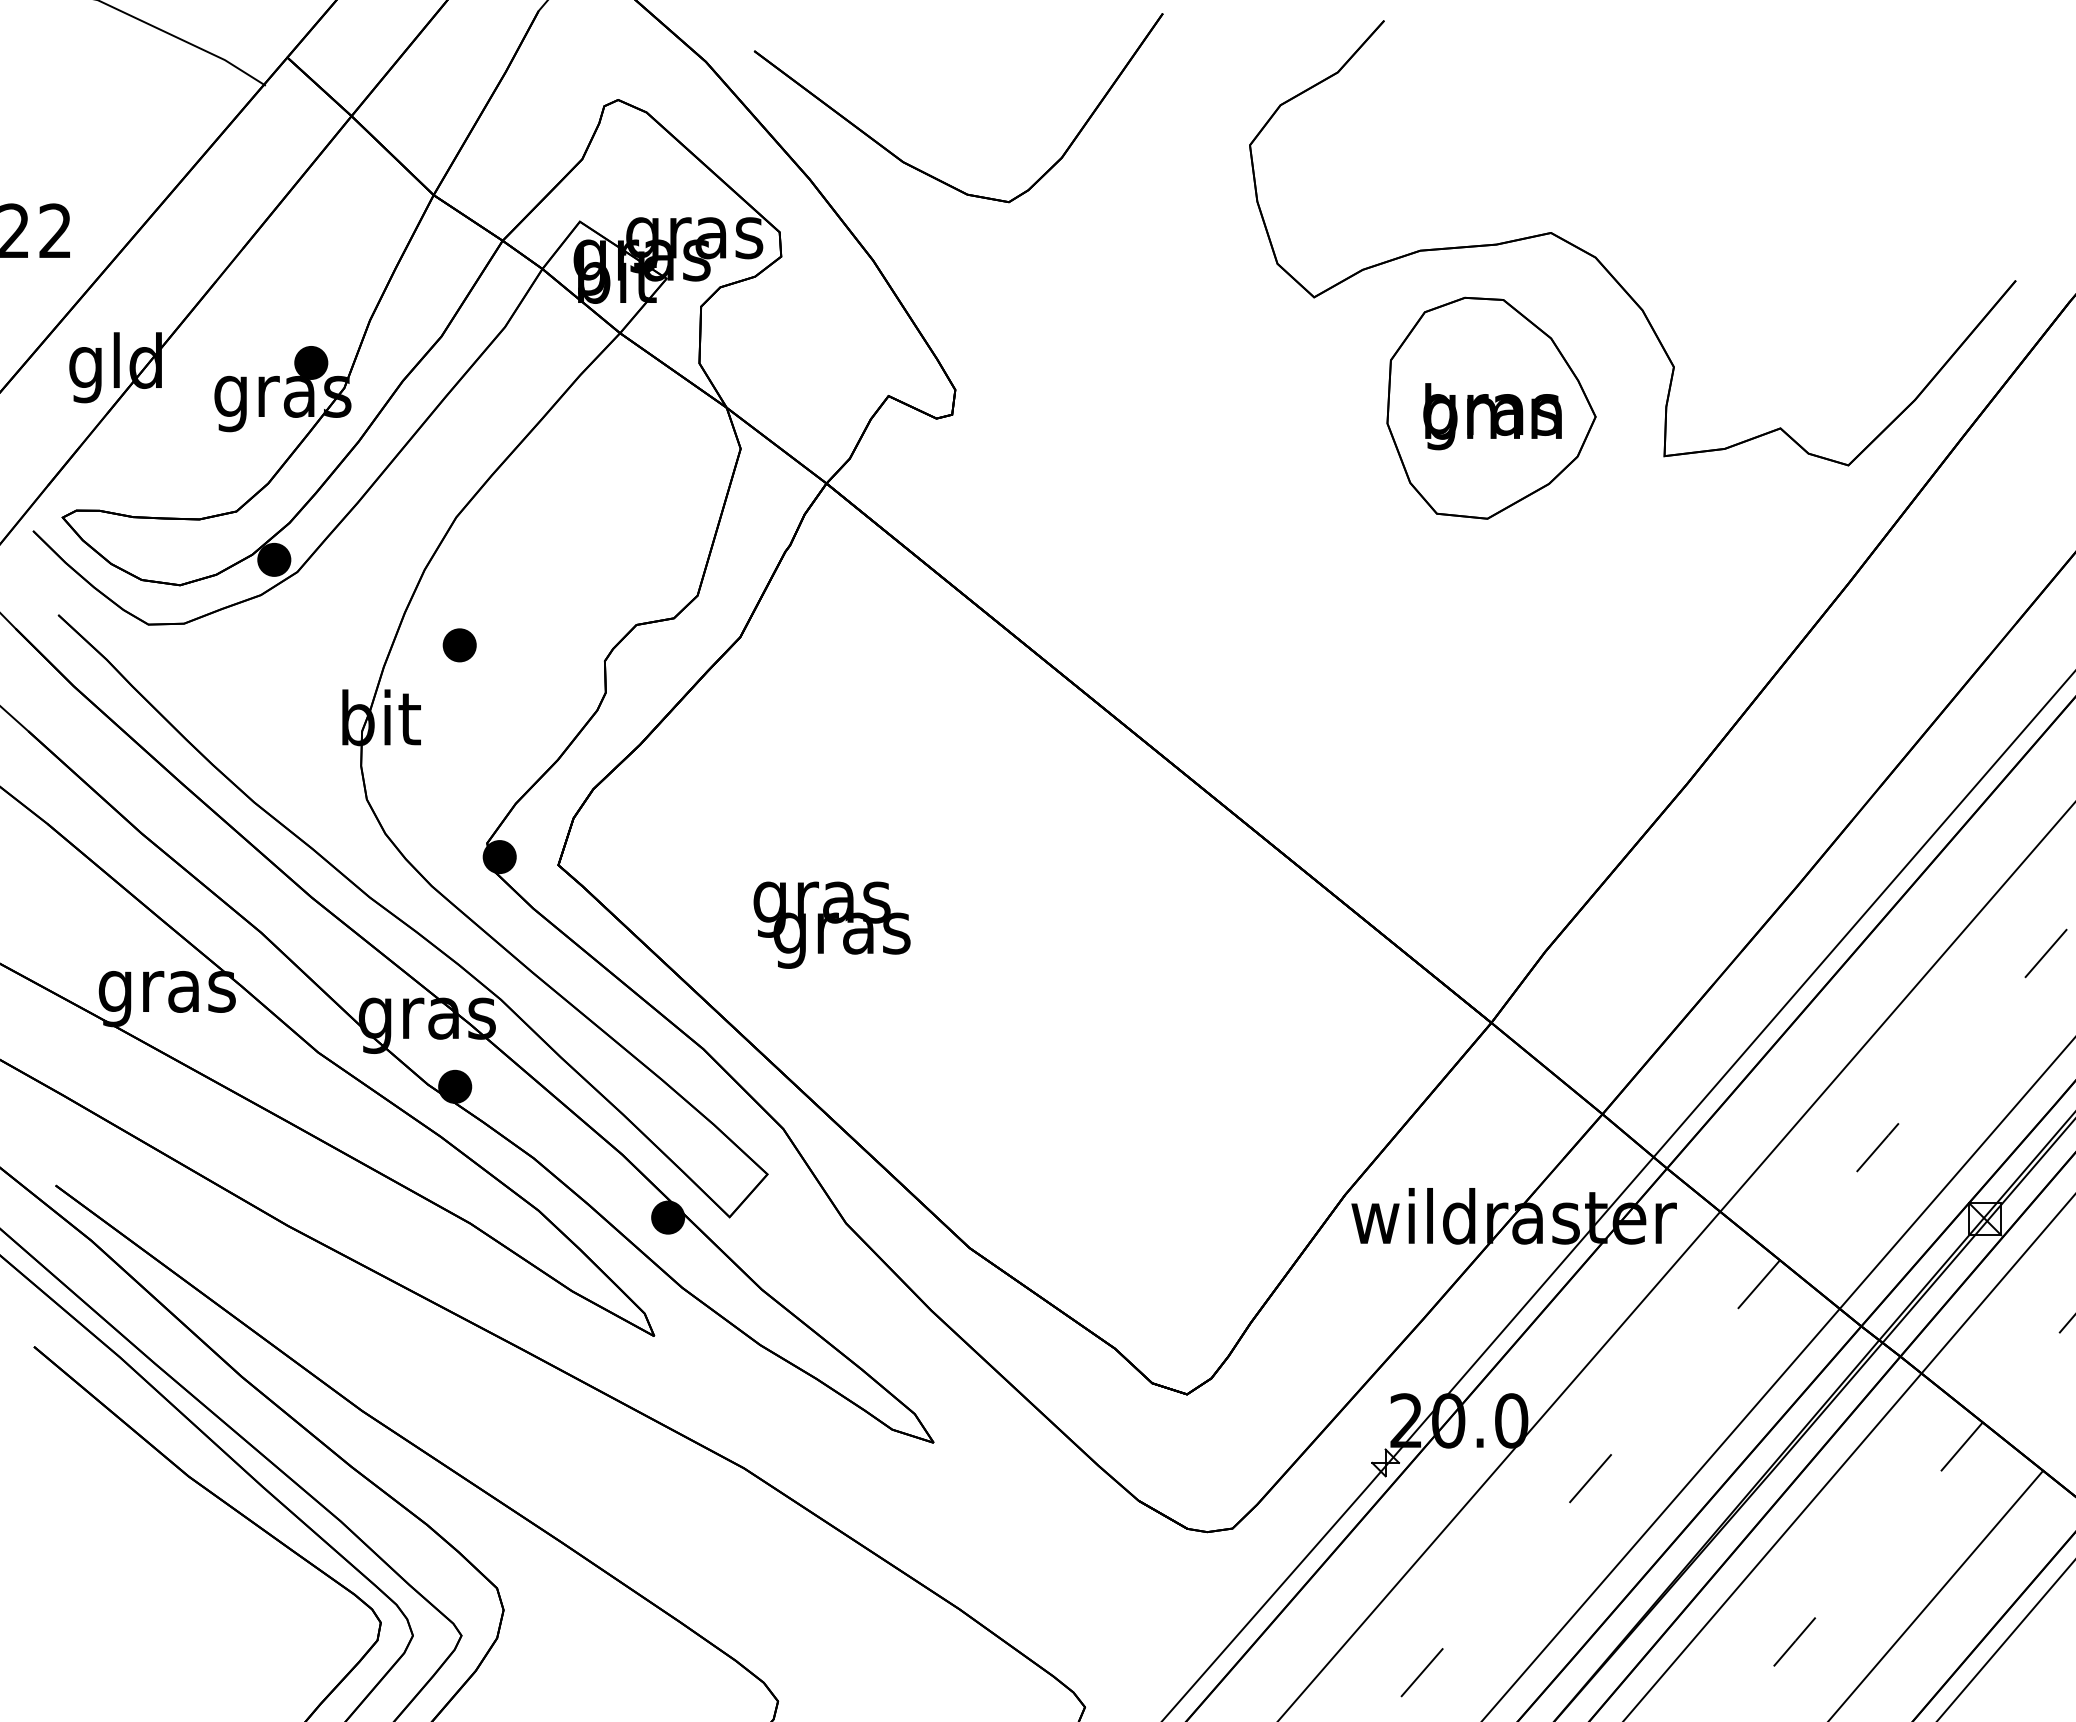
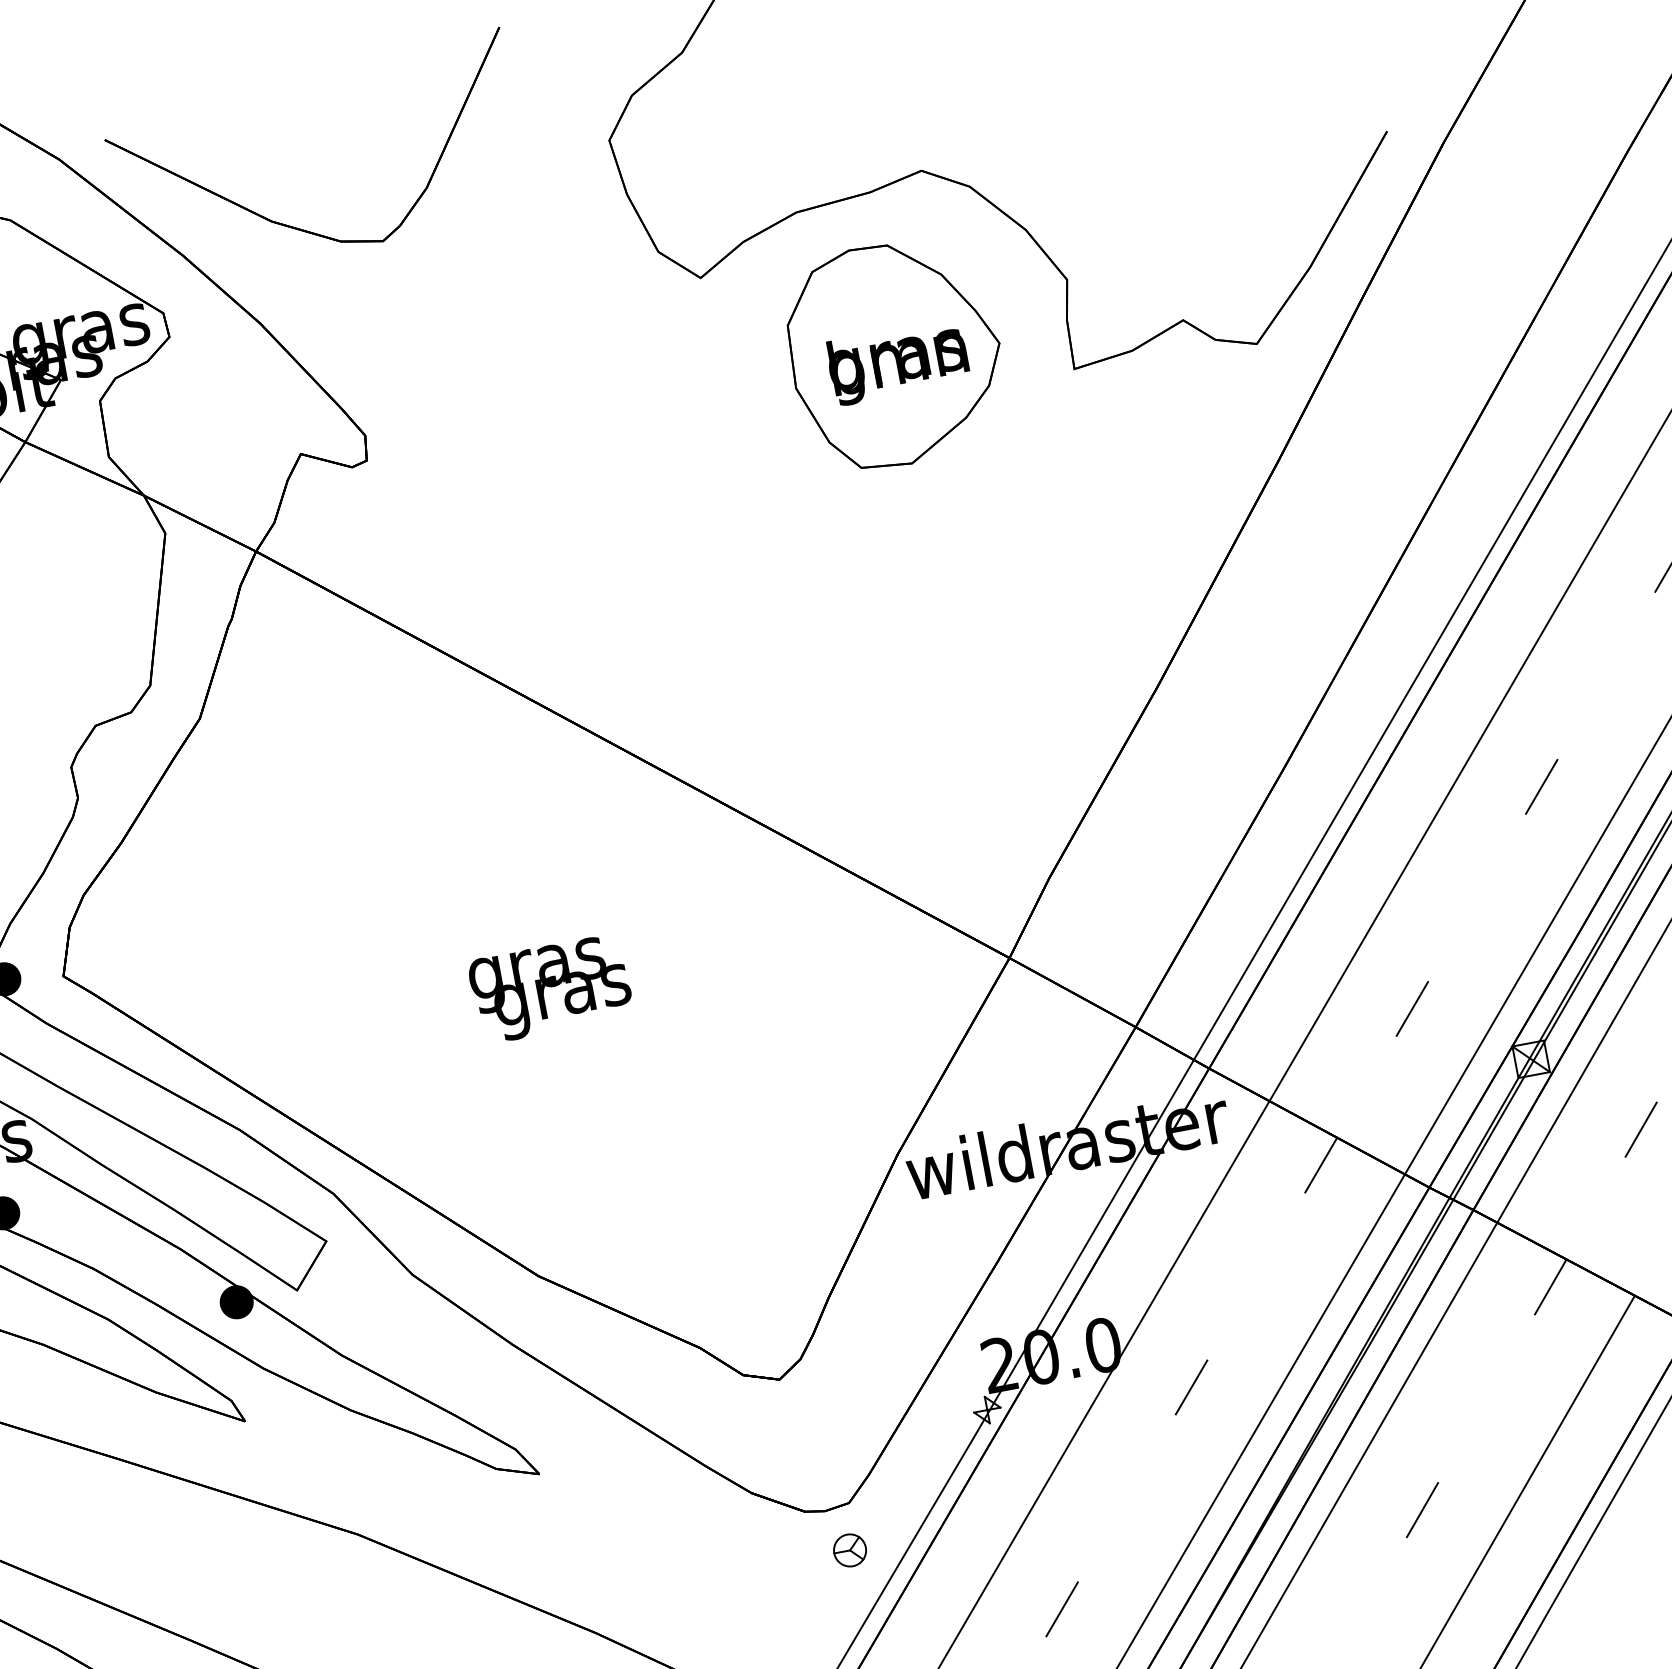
text: (831, 924) -> (550, 988), moved
part: (1224, 1575) -> (849, 1550), added

